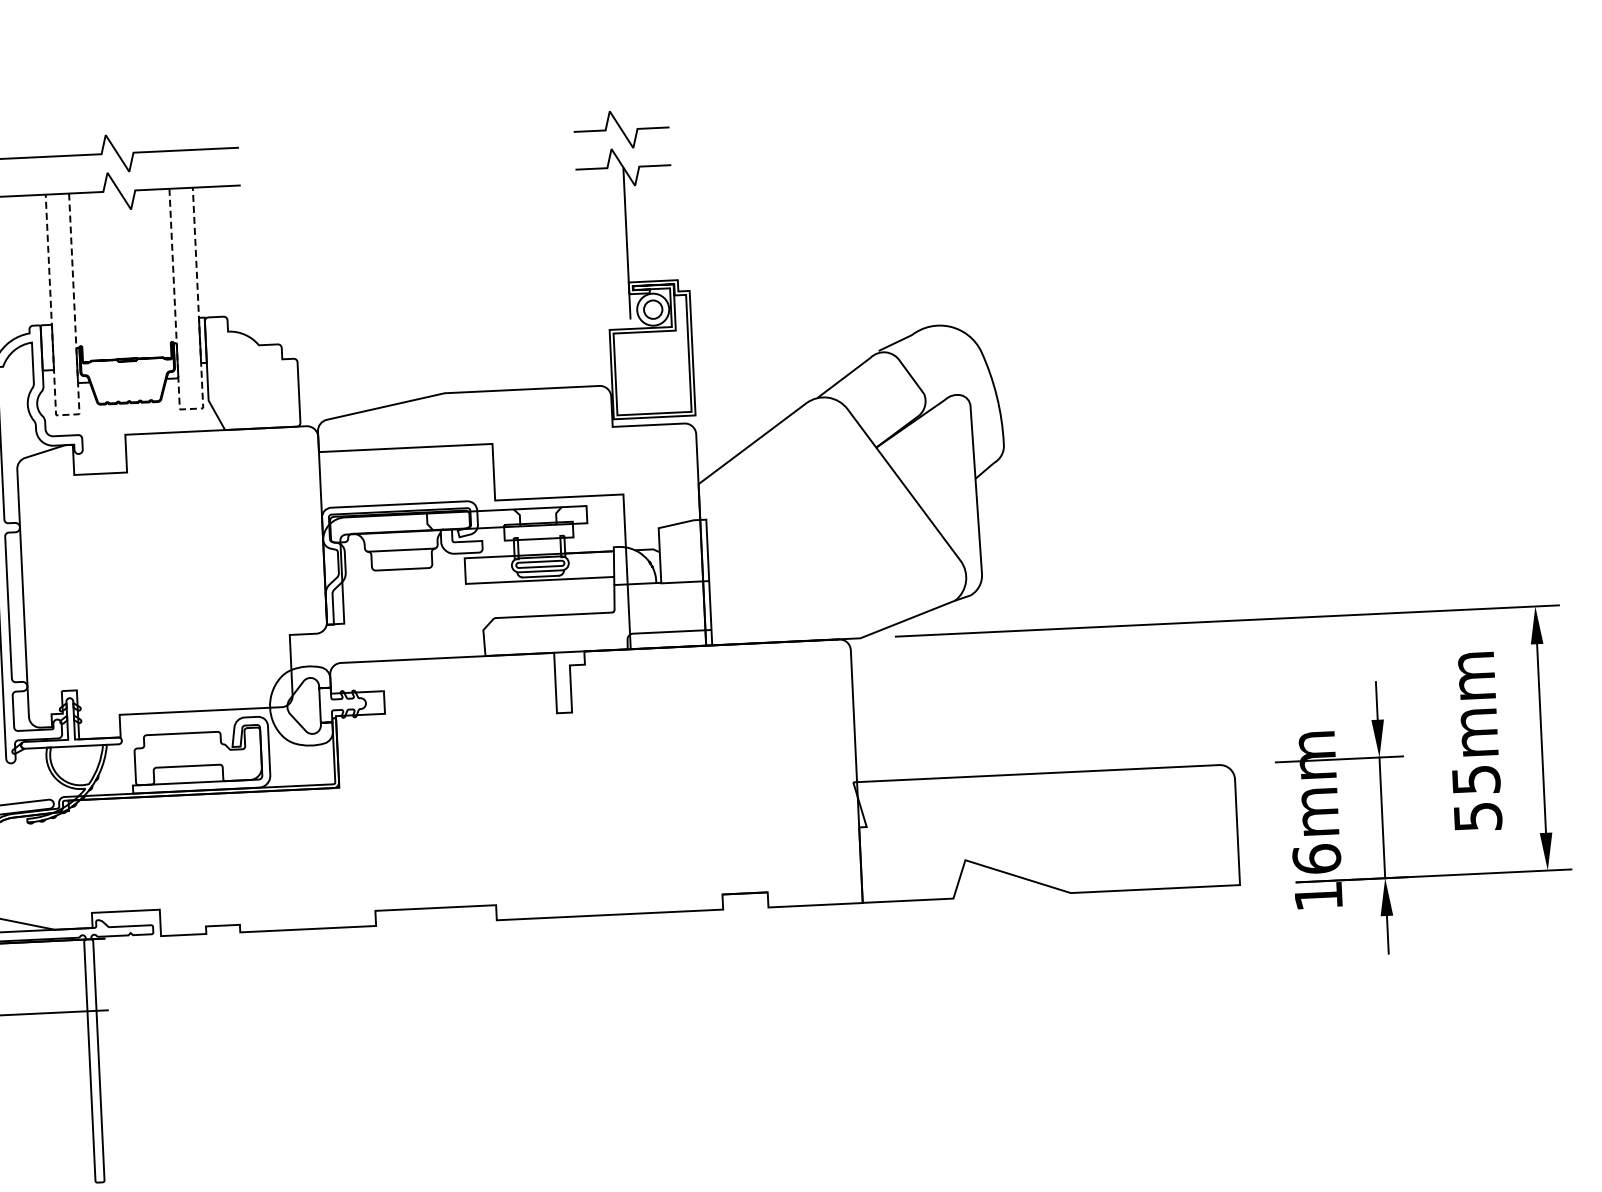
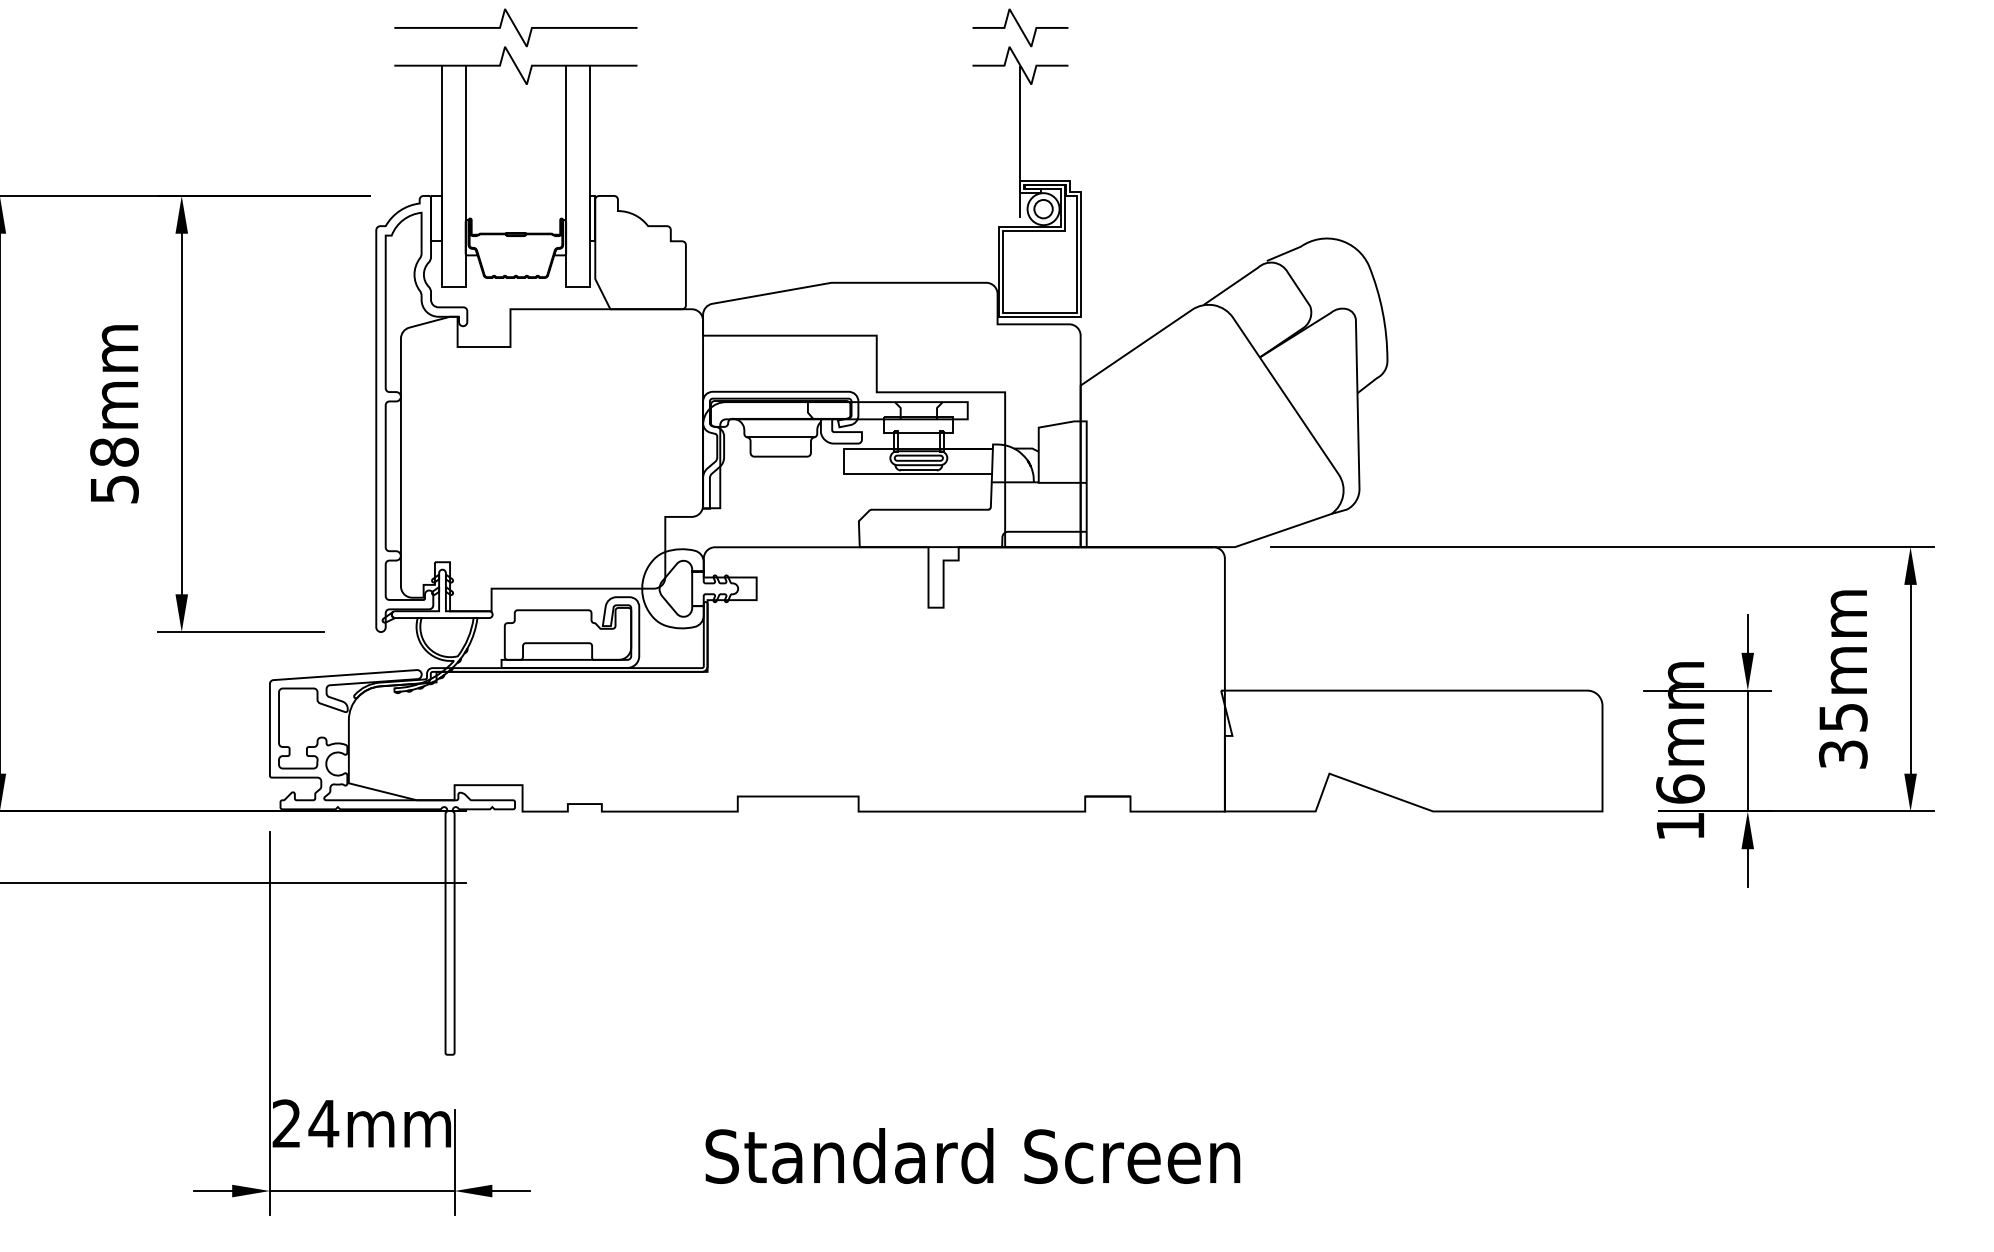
line: (191, 408) -> (577, 286), dashed -> solid
line: (67, 414) -> (453, 286), dashed -> solid
text: (1478, 816) -> (1843, 754), 55mm -> 35mm

